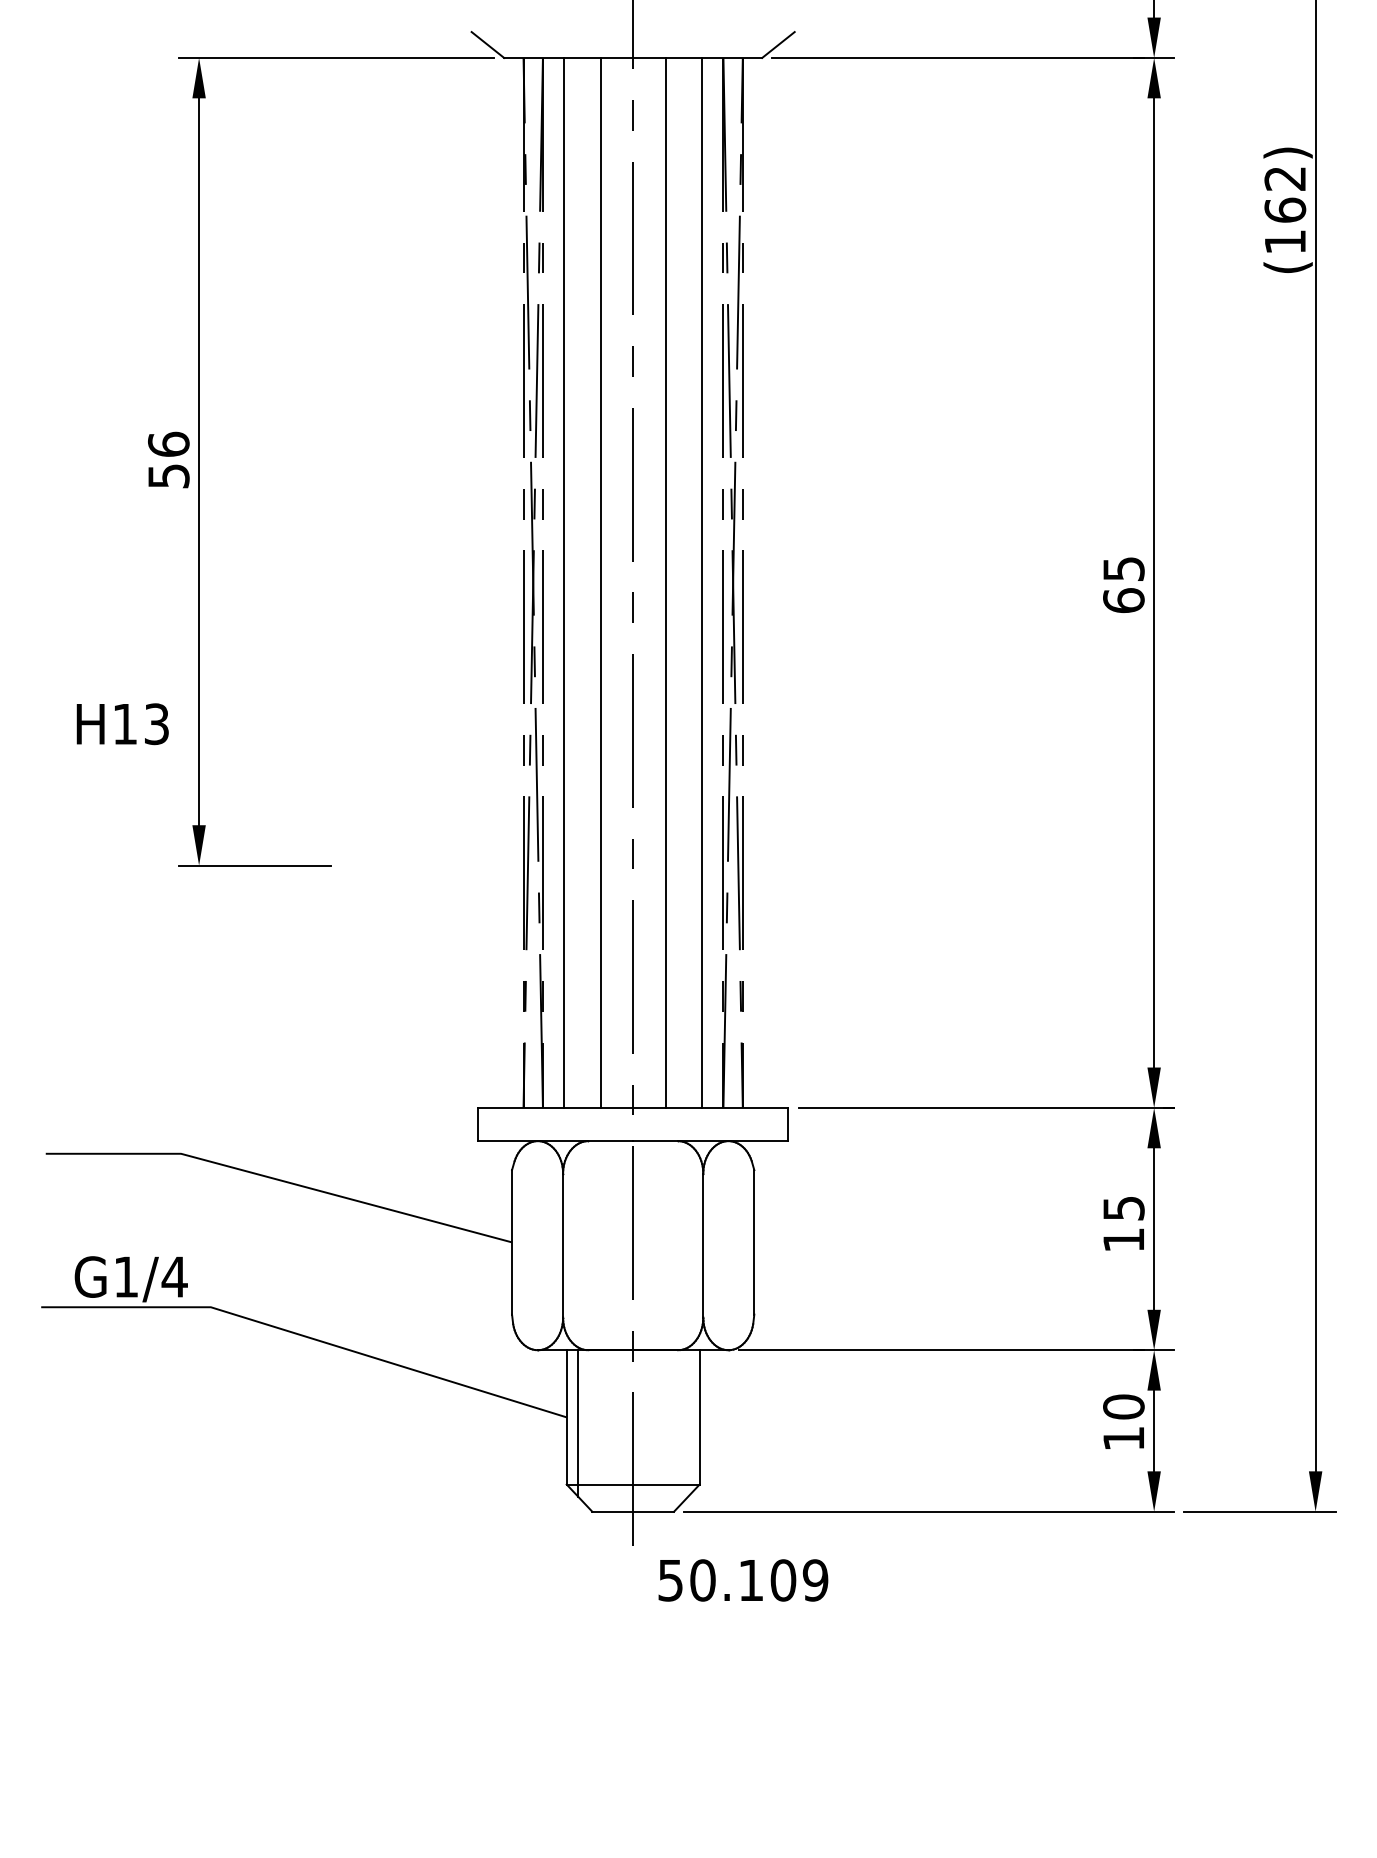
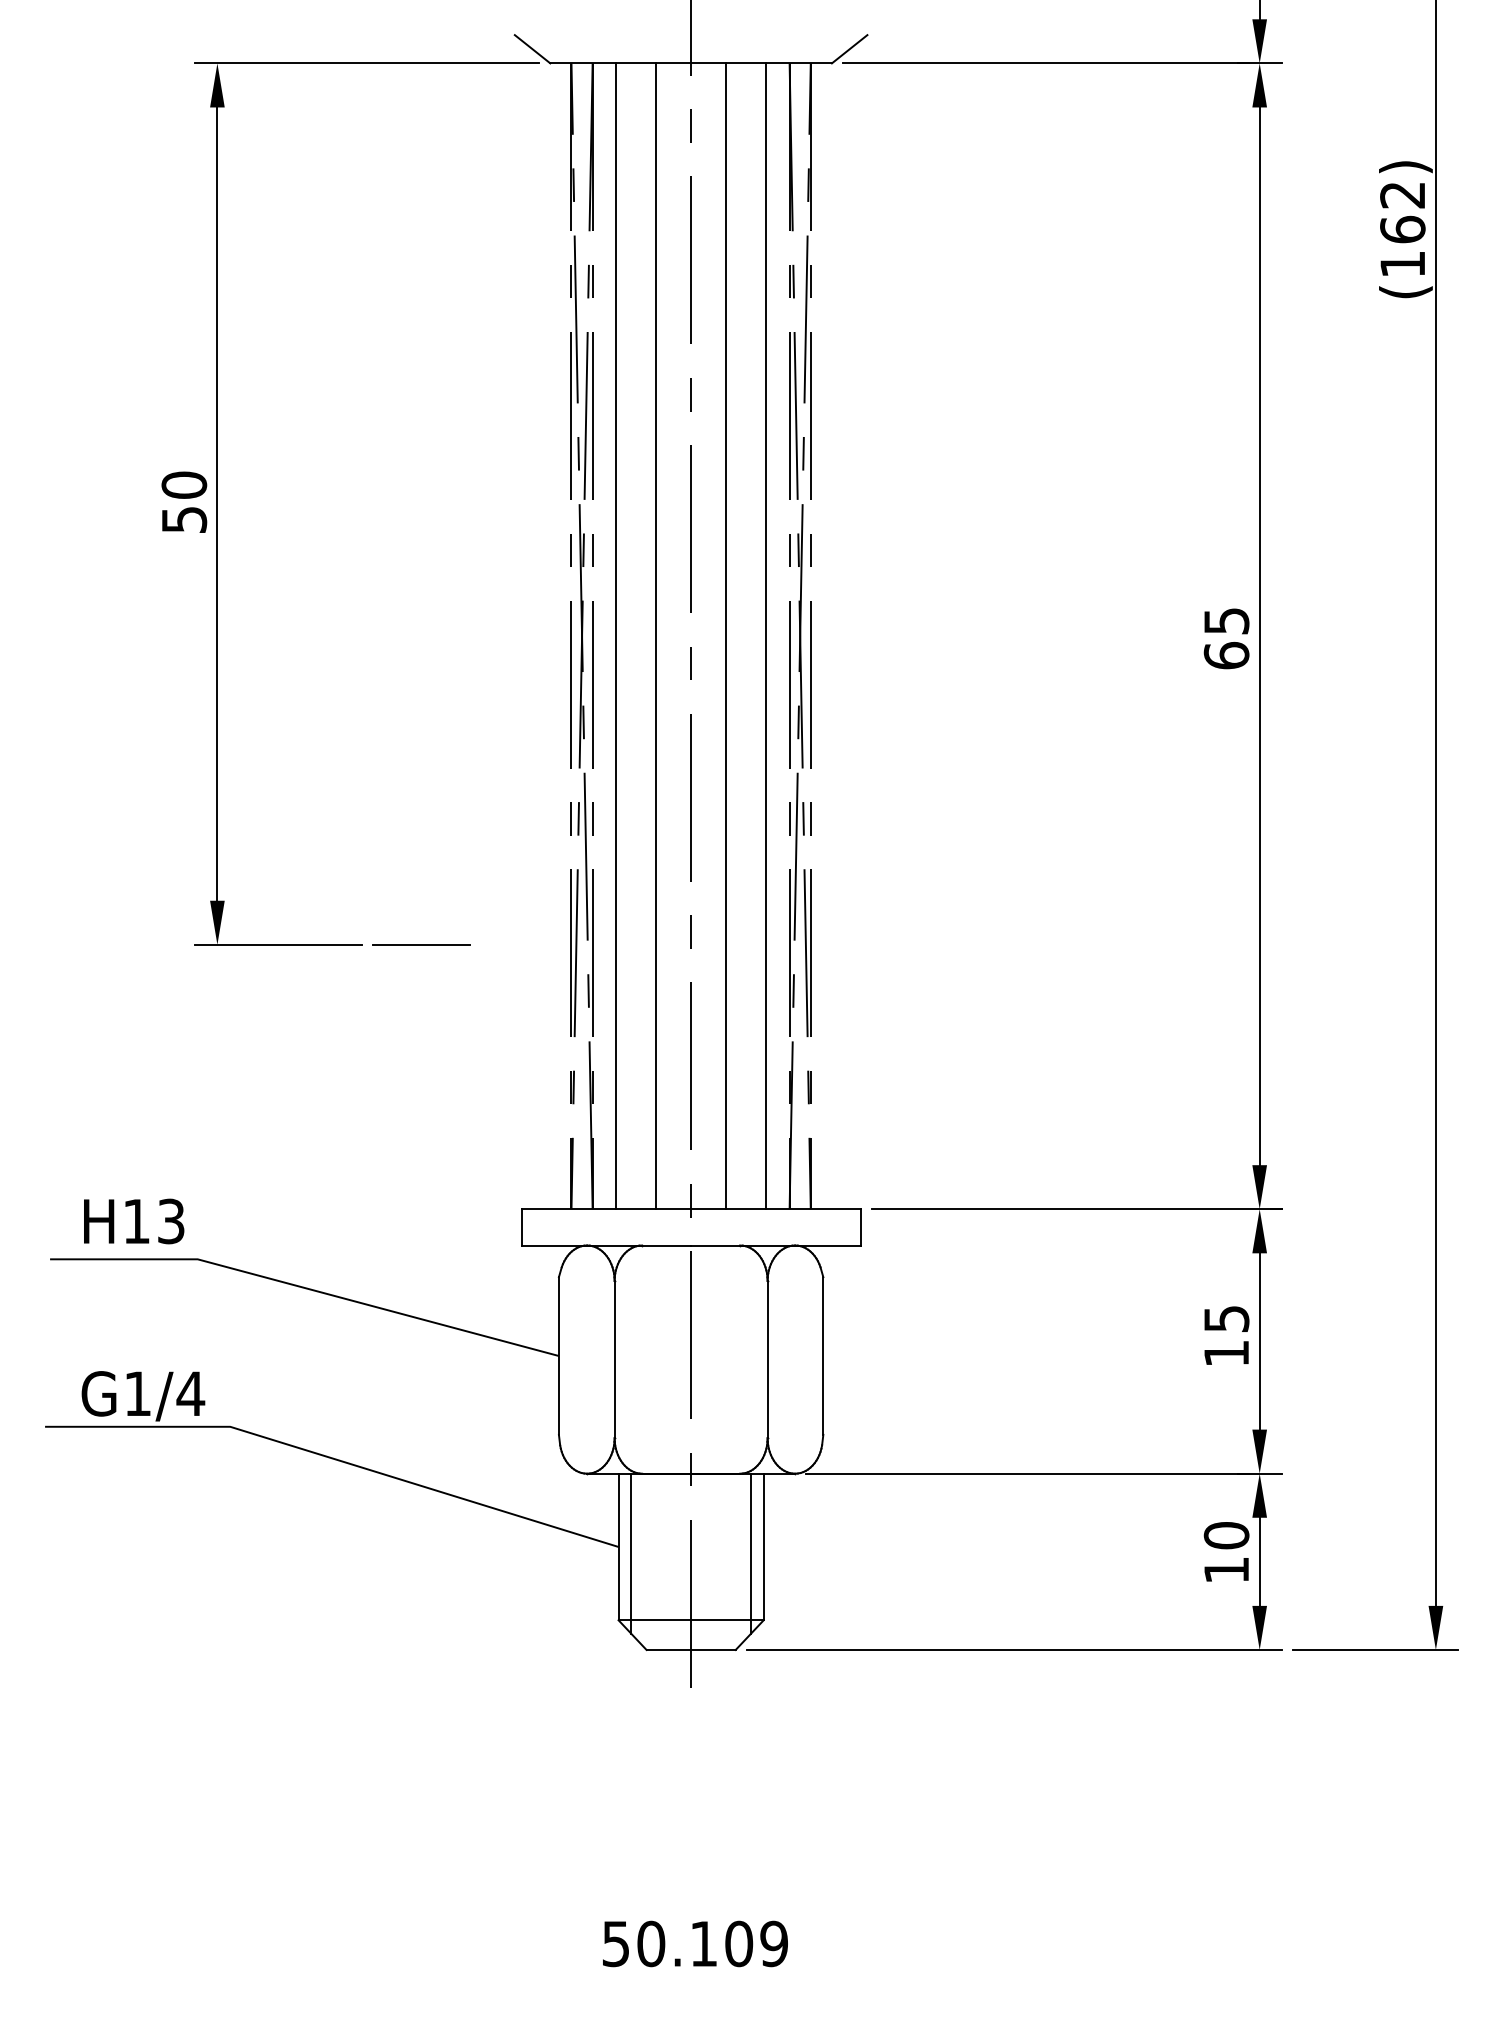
text: (168, 443) -> (183, 484), 56 -> 50
text: (123, 724) -> (134, 1221), moved
line: (385, 865) -> (420, 944), added
line: (688, 1423) -> (751, 1553), added
text: (743, 1580) -> (695, 1943), moved

